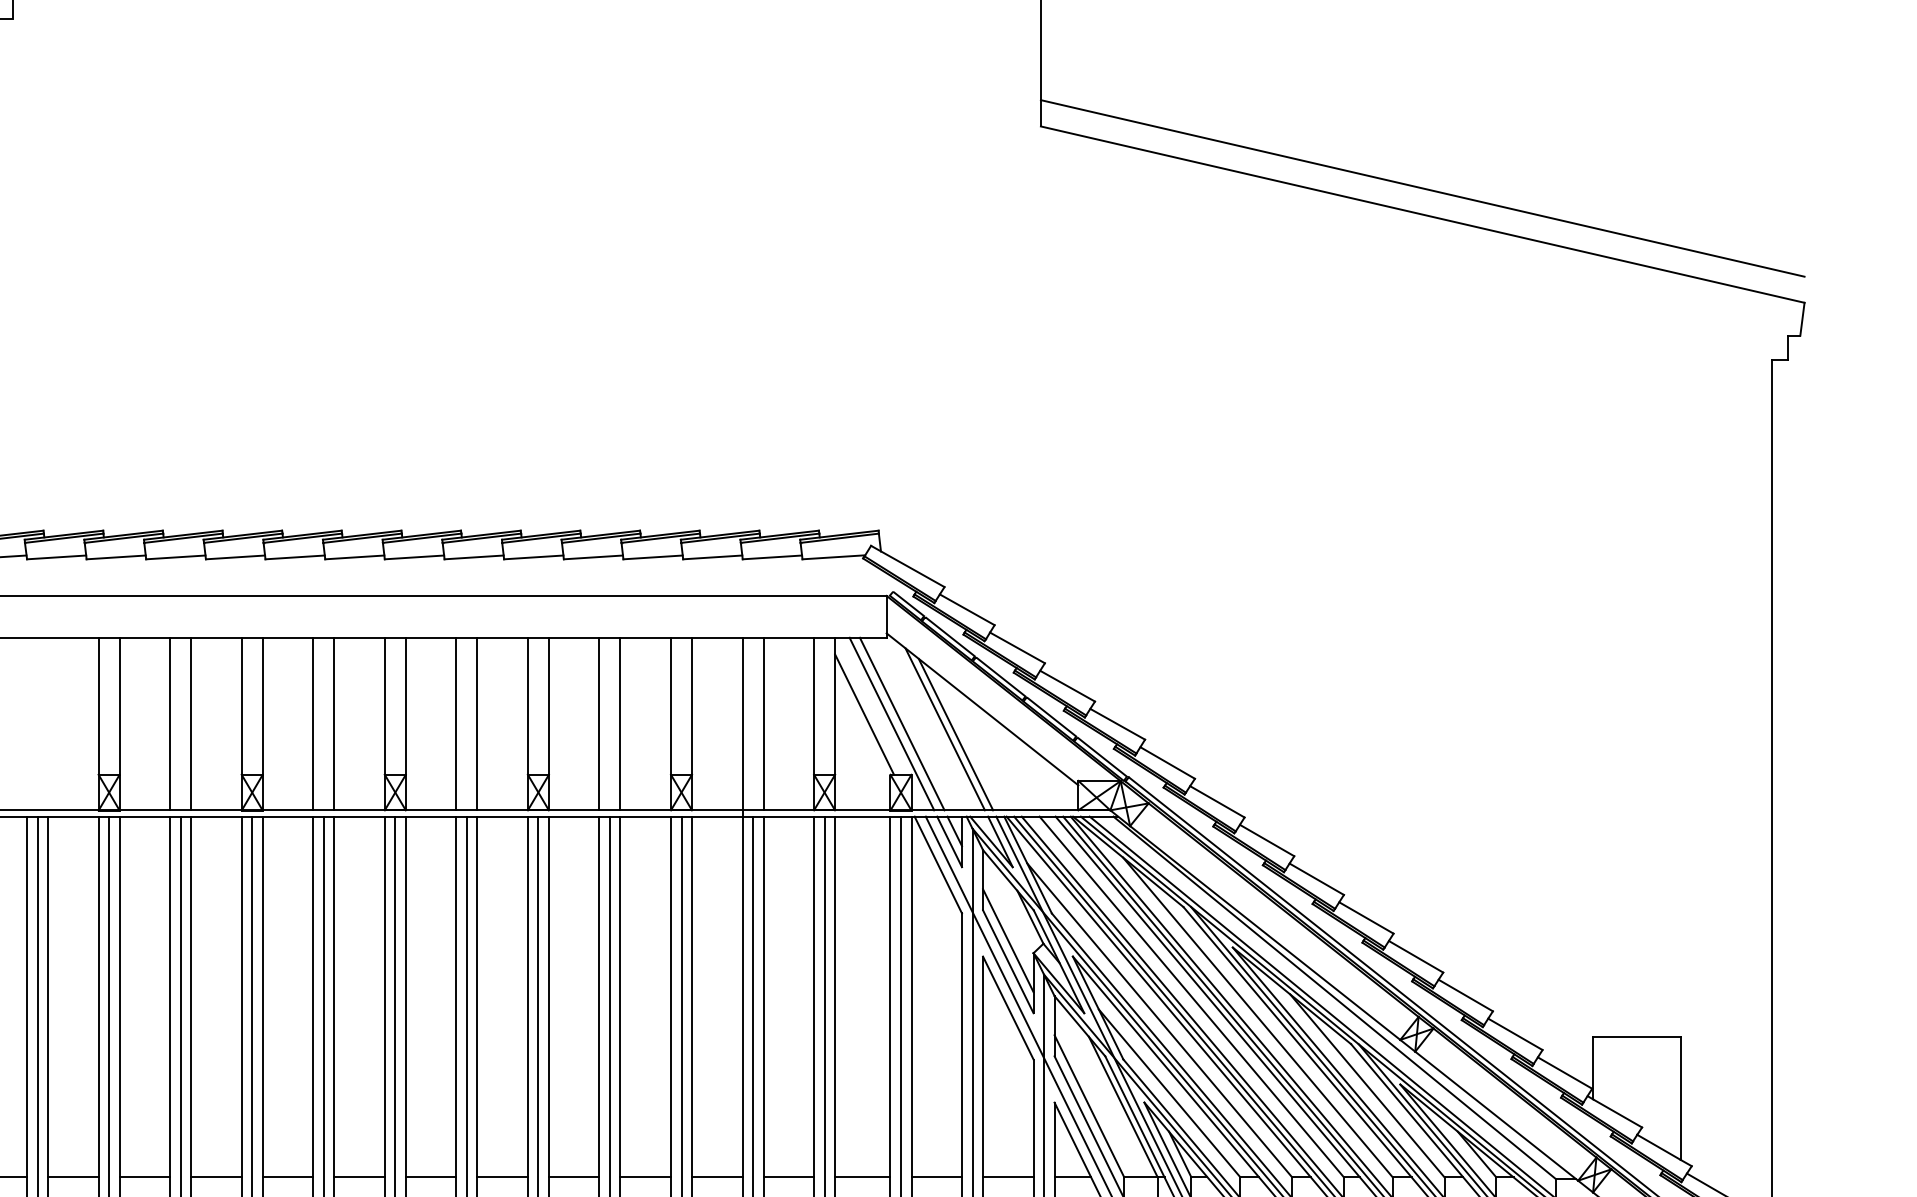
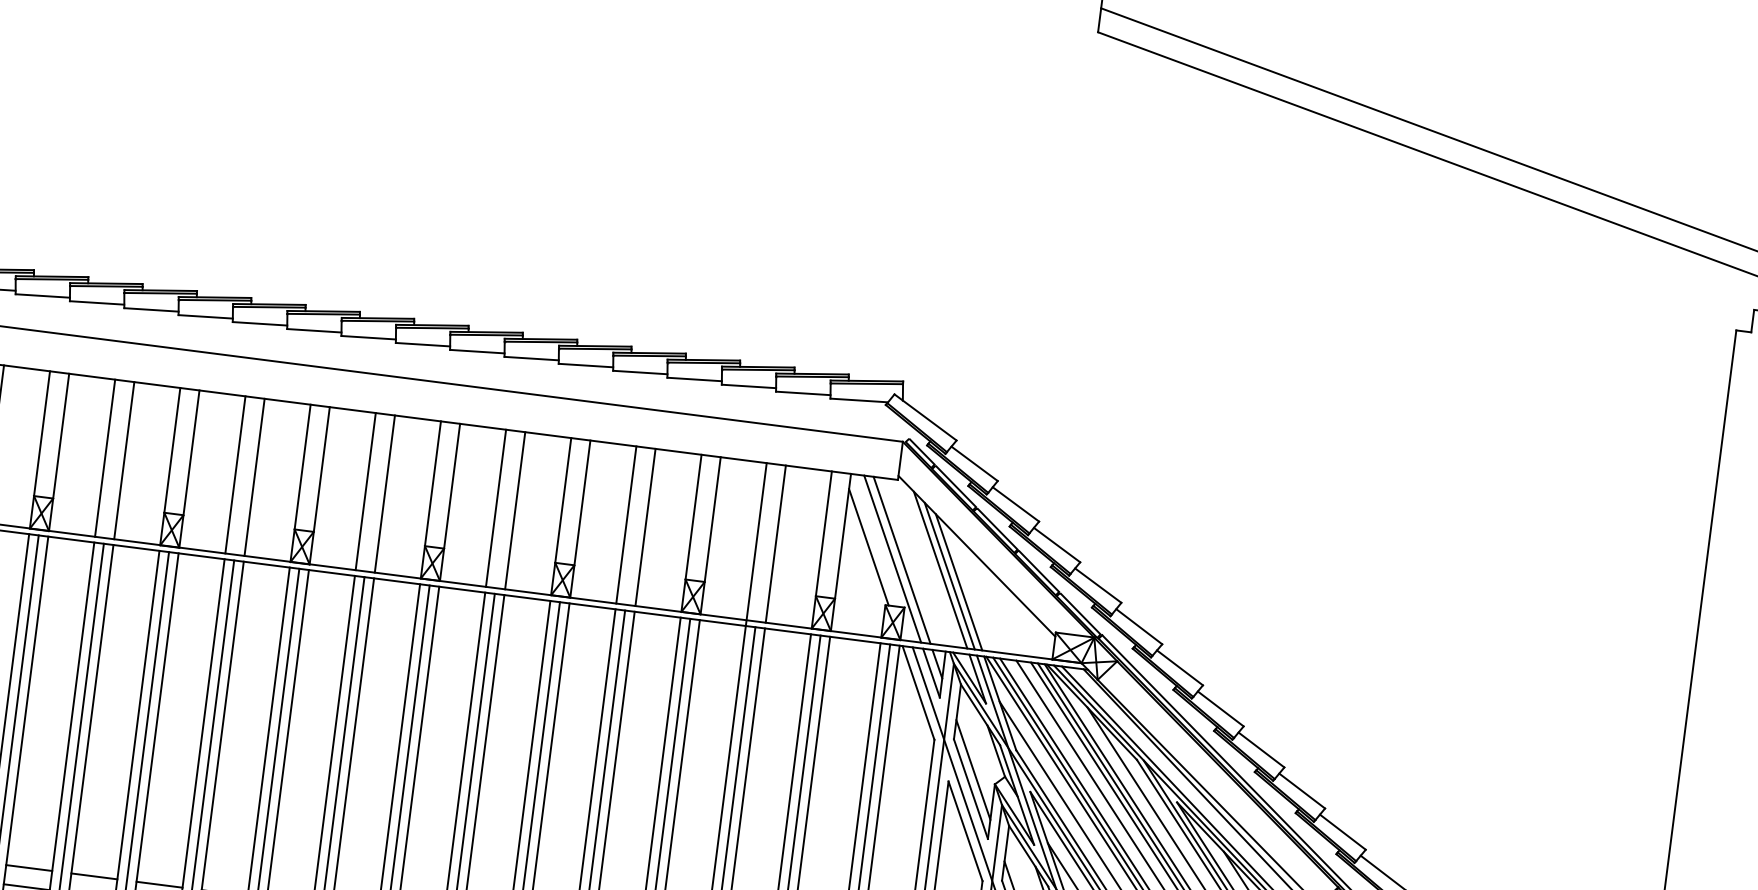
line: (27, 723) -> (105, 457), added
line: (48, 723) -> (124, 460), added
line: (966, 739) -> (958, 581), added

